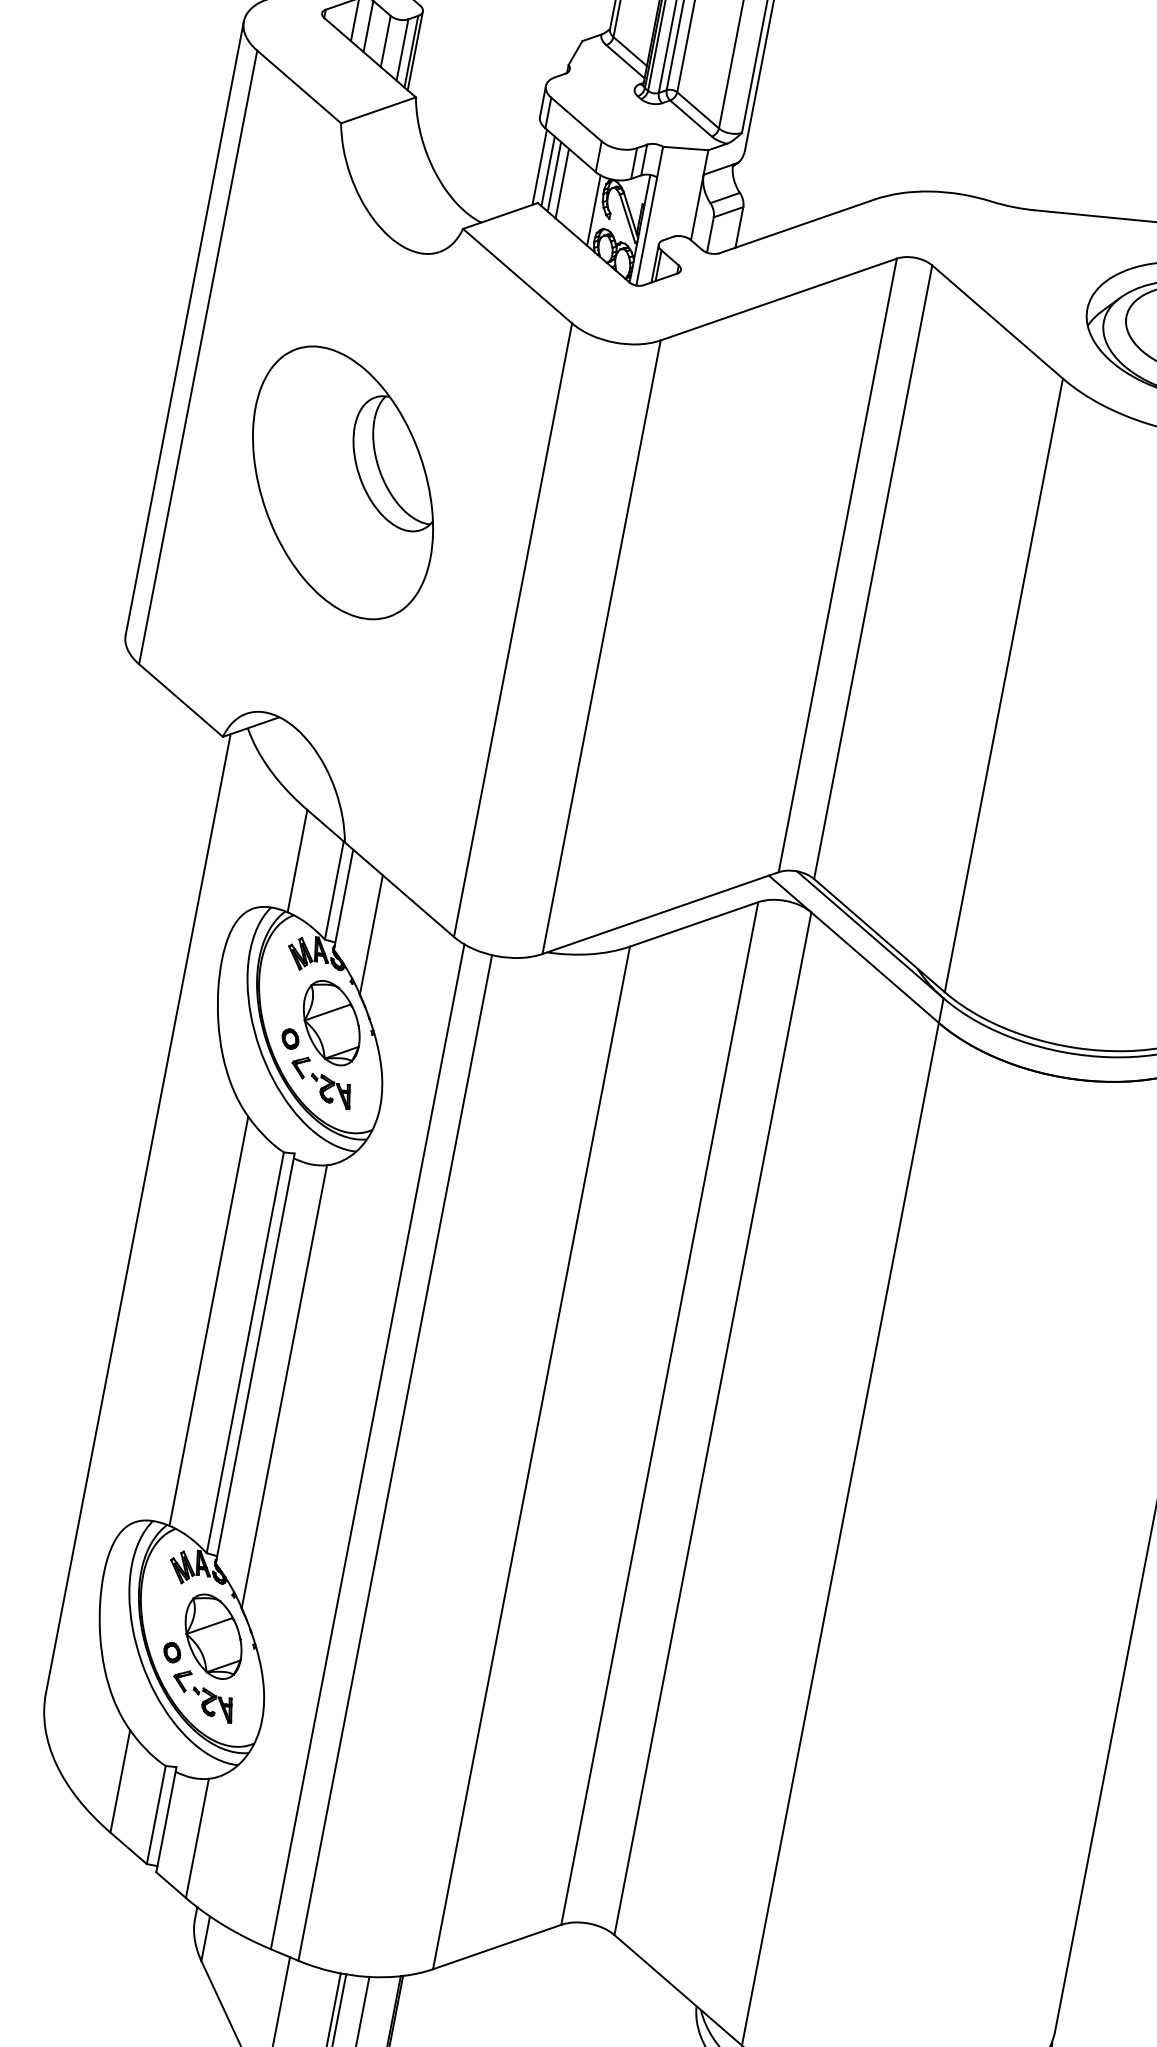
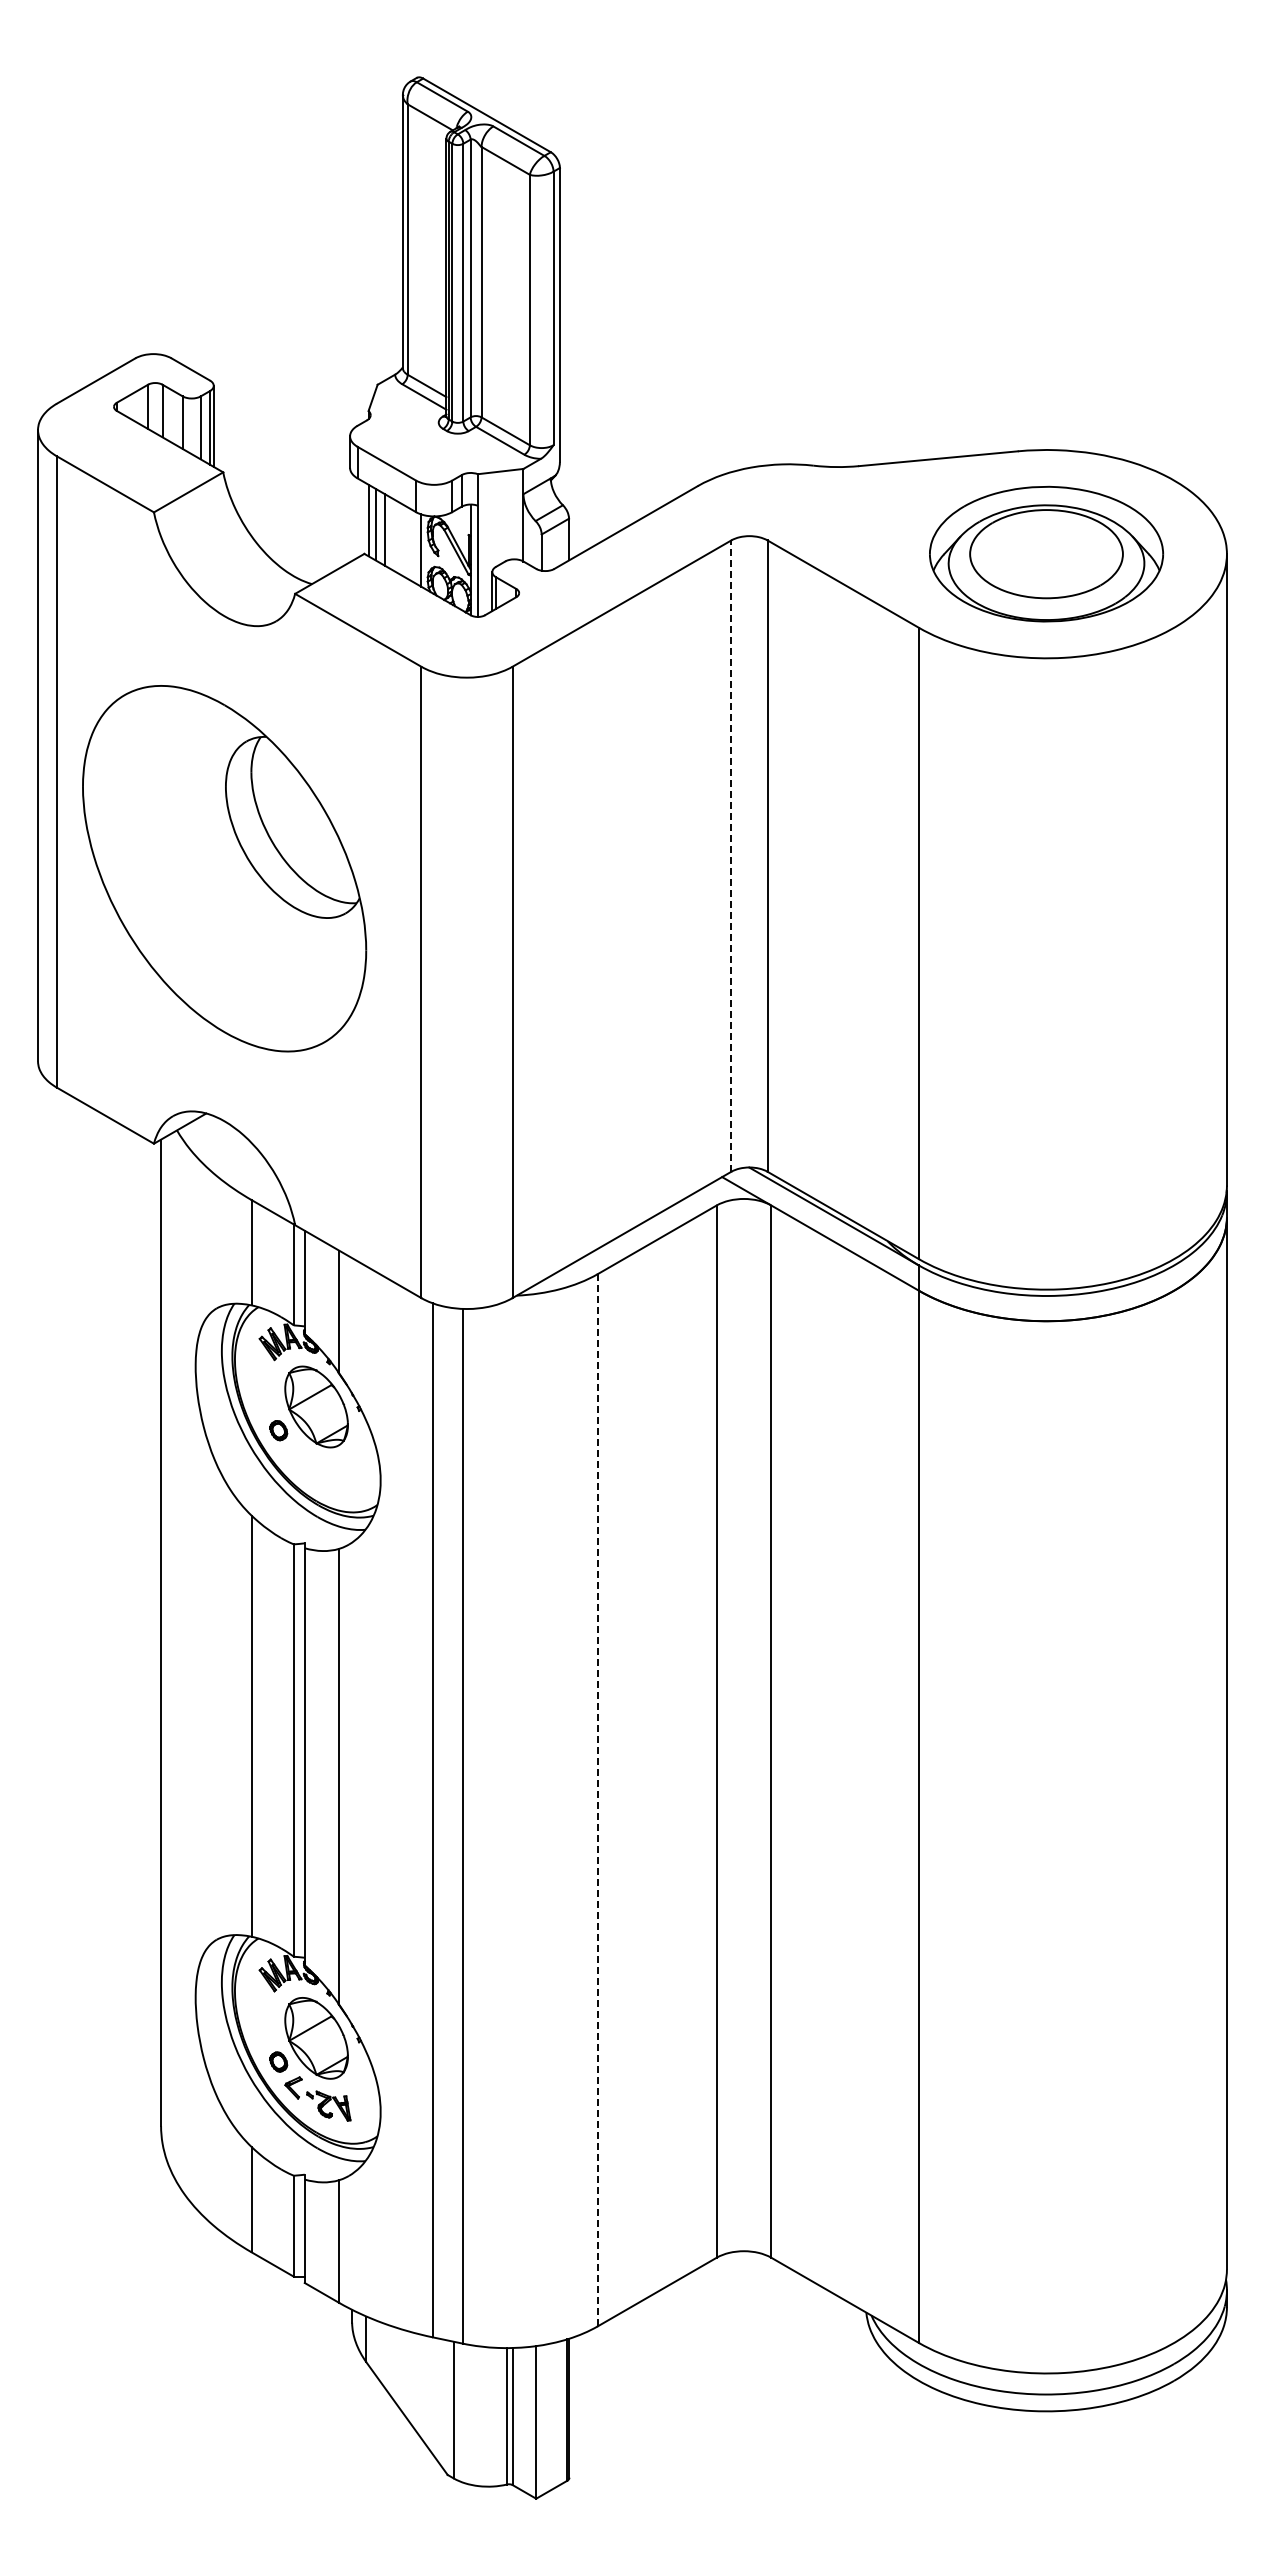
line: (539, 166) -> (359, 517), removed
part: (343, 482) -> (224, 868), size x1.4
line: (837, 565) -> (731, 856), solid -> dashed
part: (321, 1082) -> (317, 1467), removed
line: (531, 1458) -> (597, 1800), solid -> dashed

